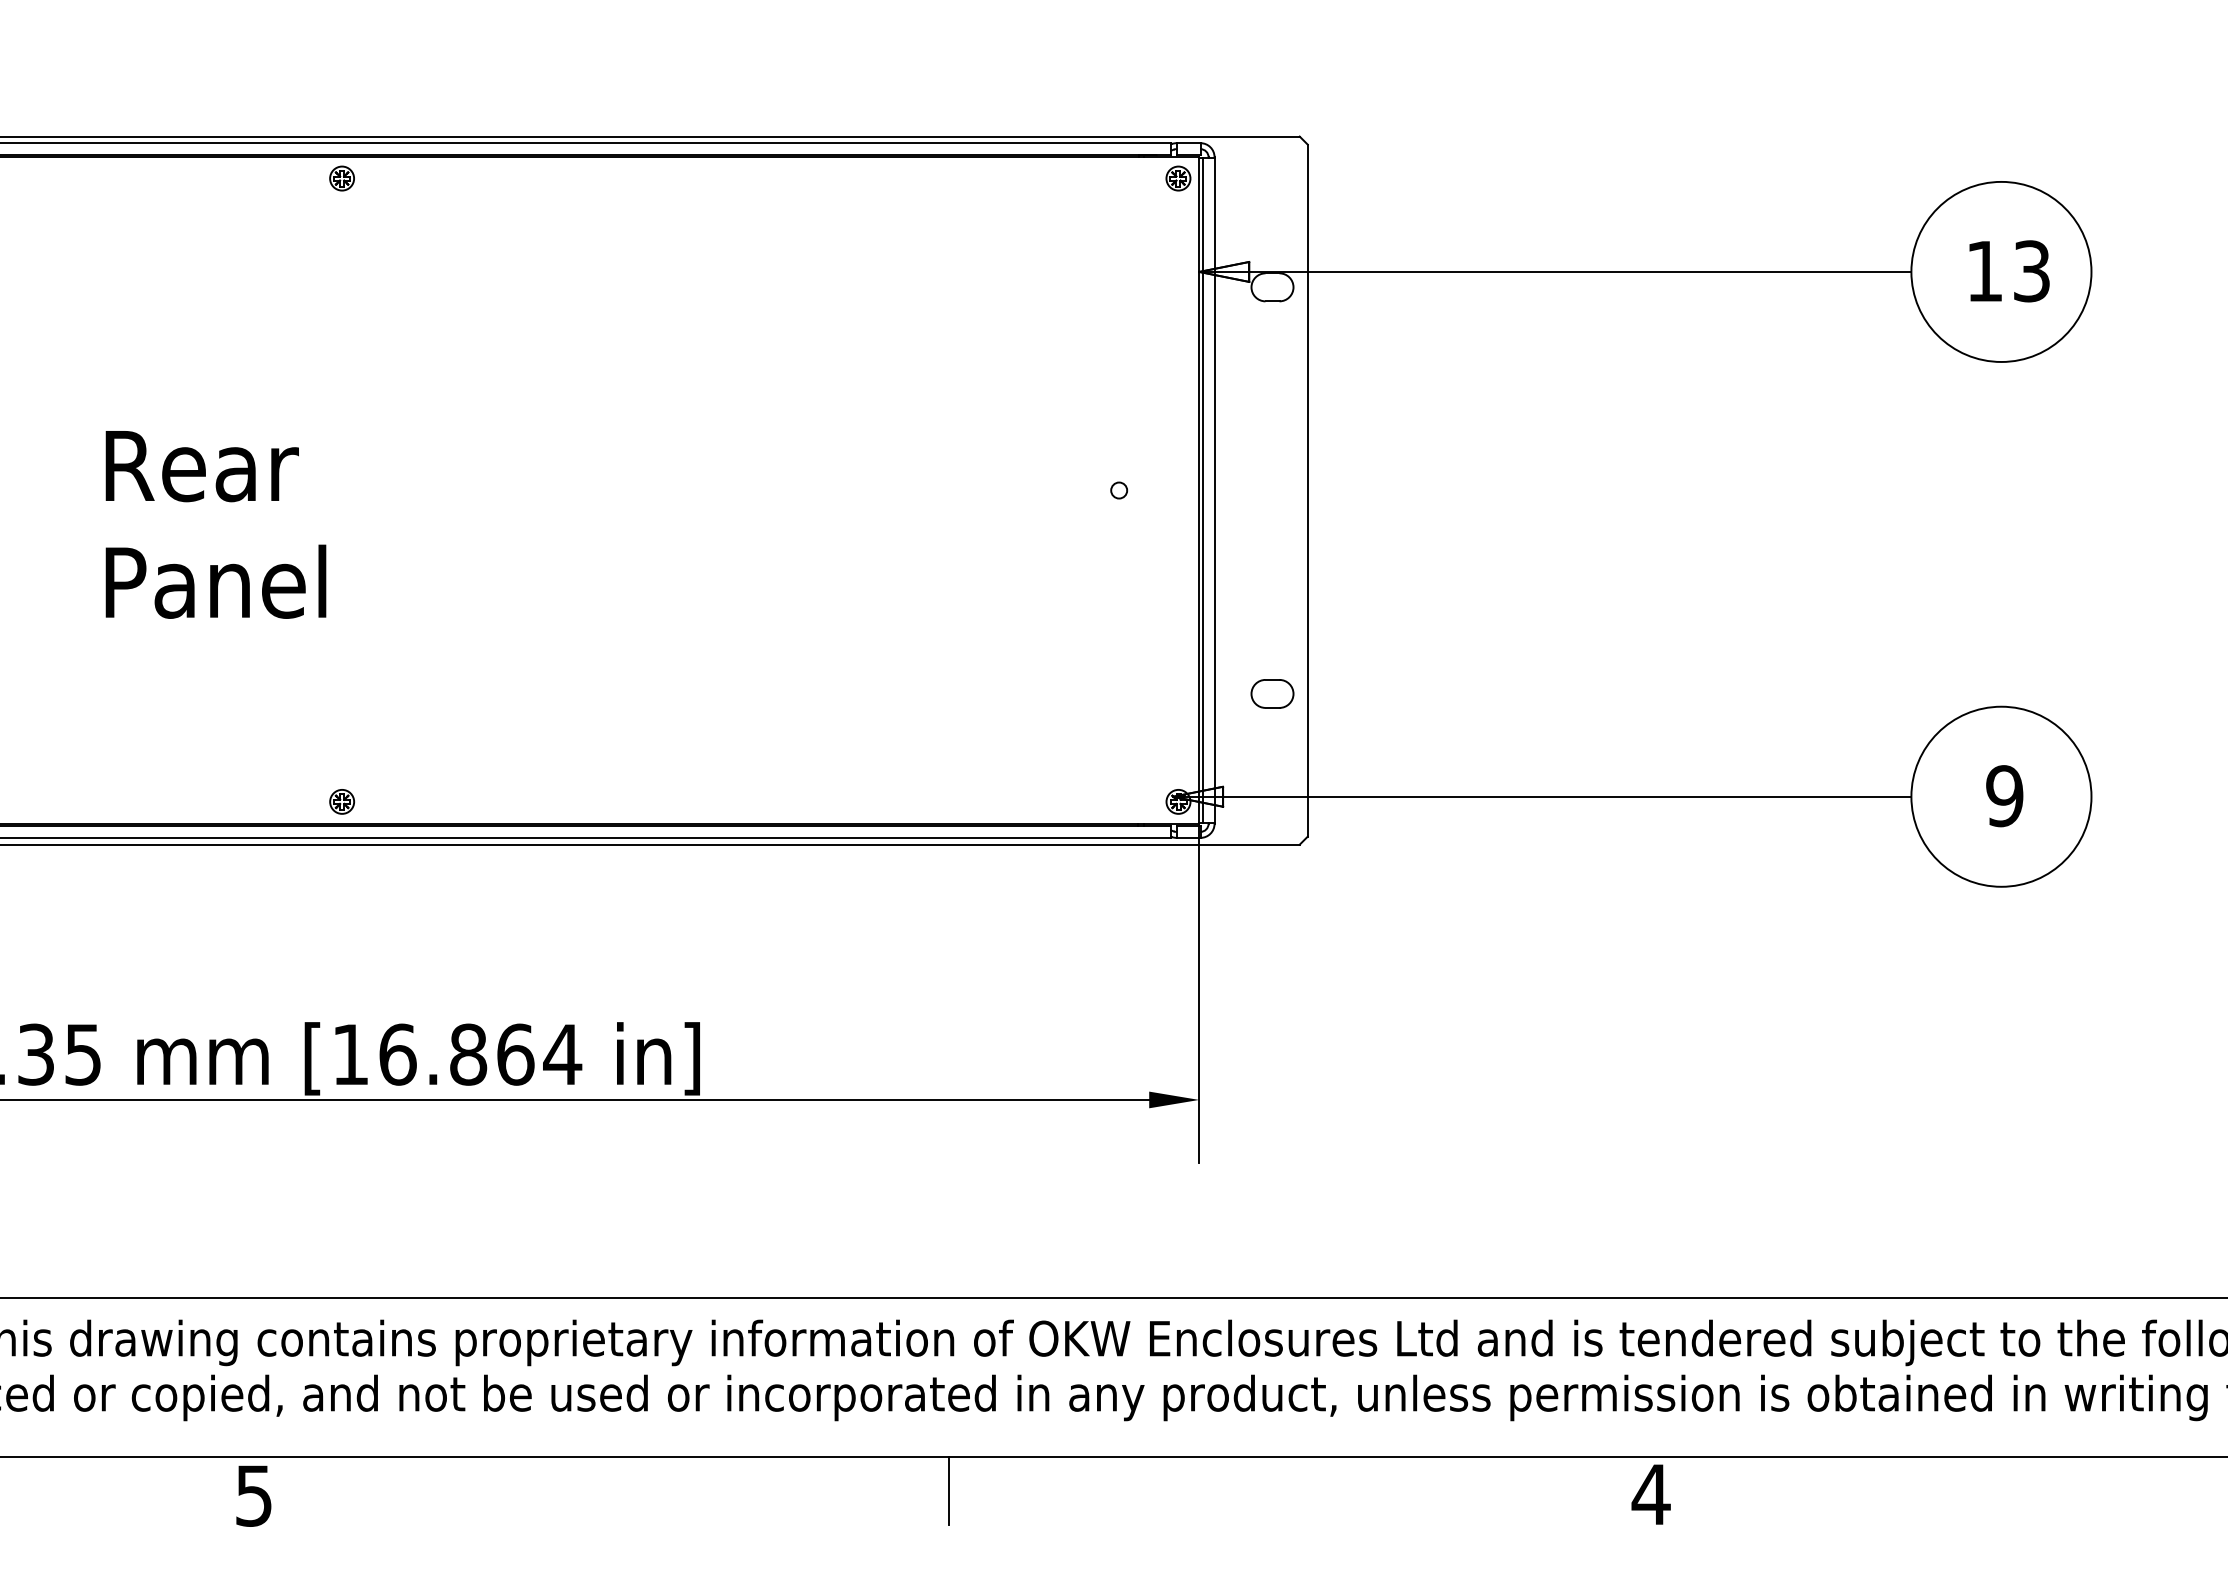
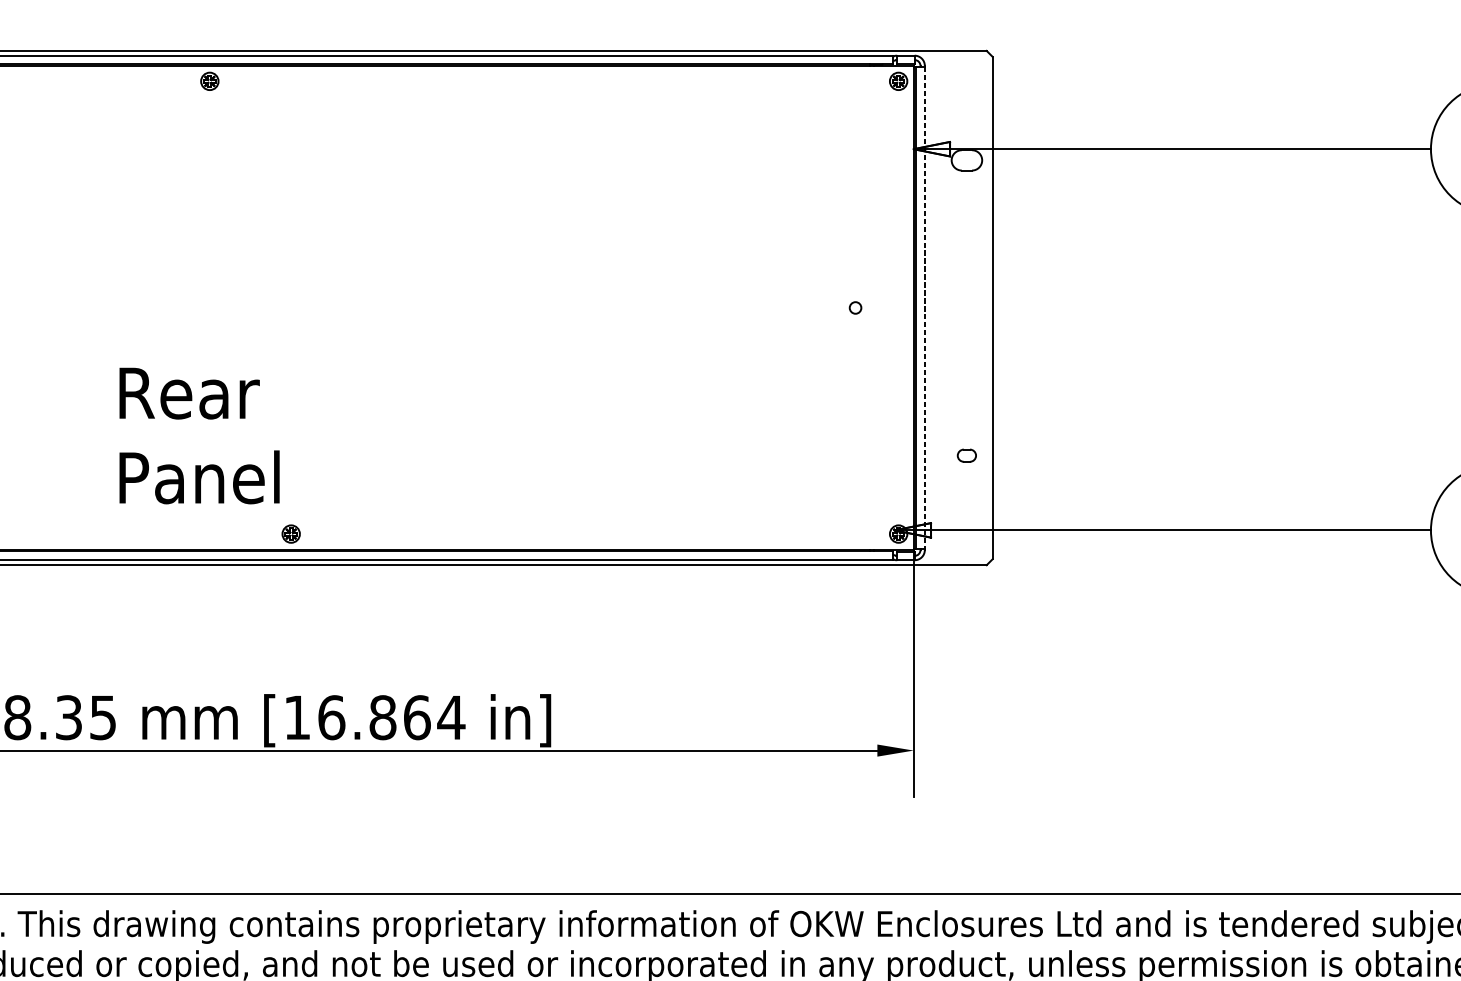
part: (341, 178) -> (209, 81), moved
line: (1214, 491) -> (924, 308), solid -> dashed
text: (215, 524) -> (199, 435), moved
part: (1272, 693) -> (966, 455), size x0.6

